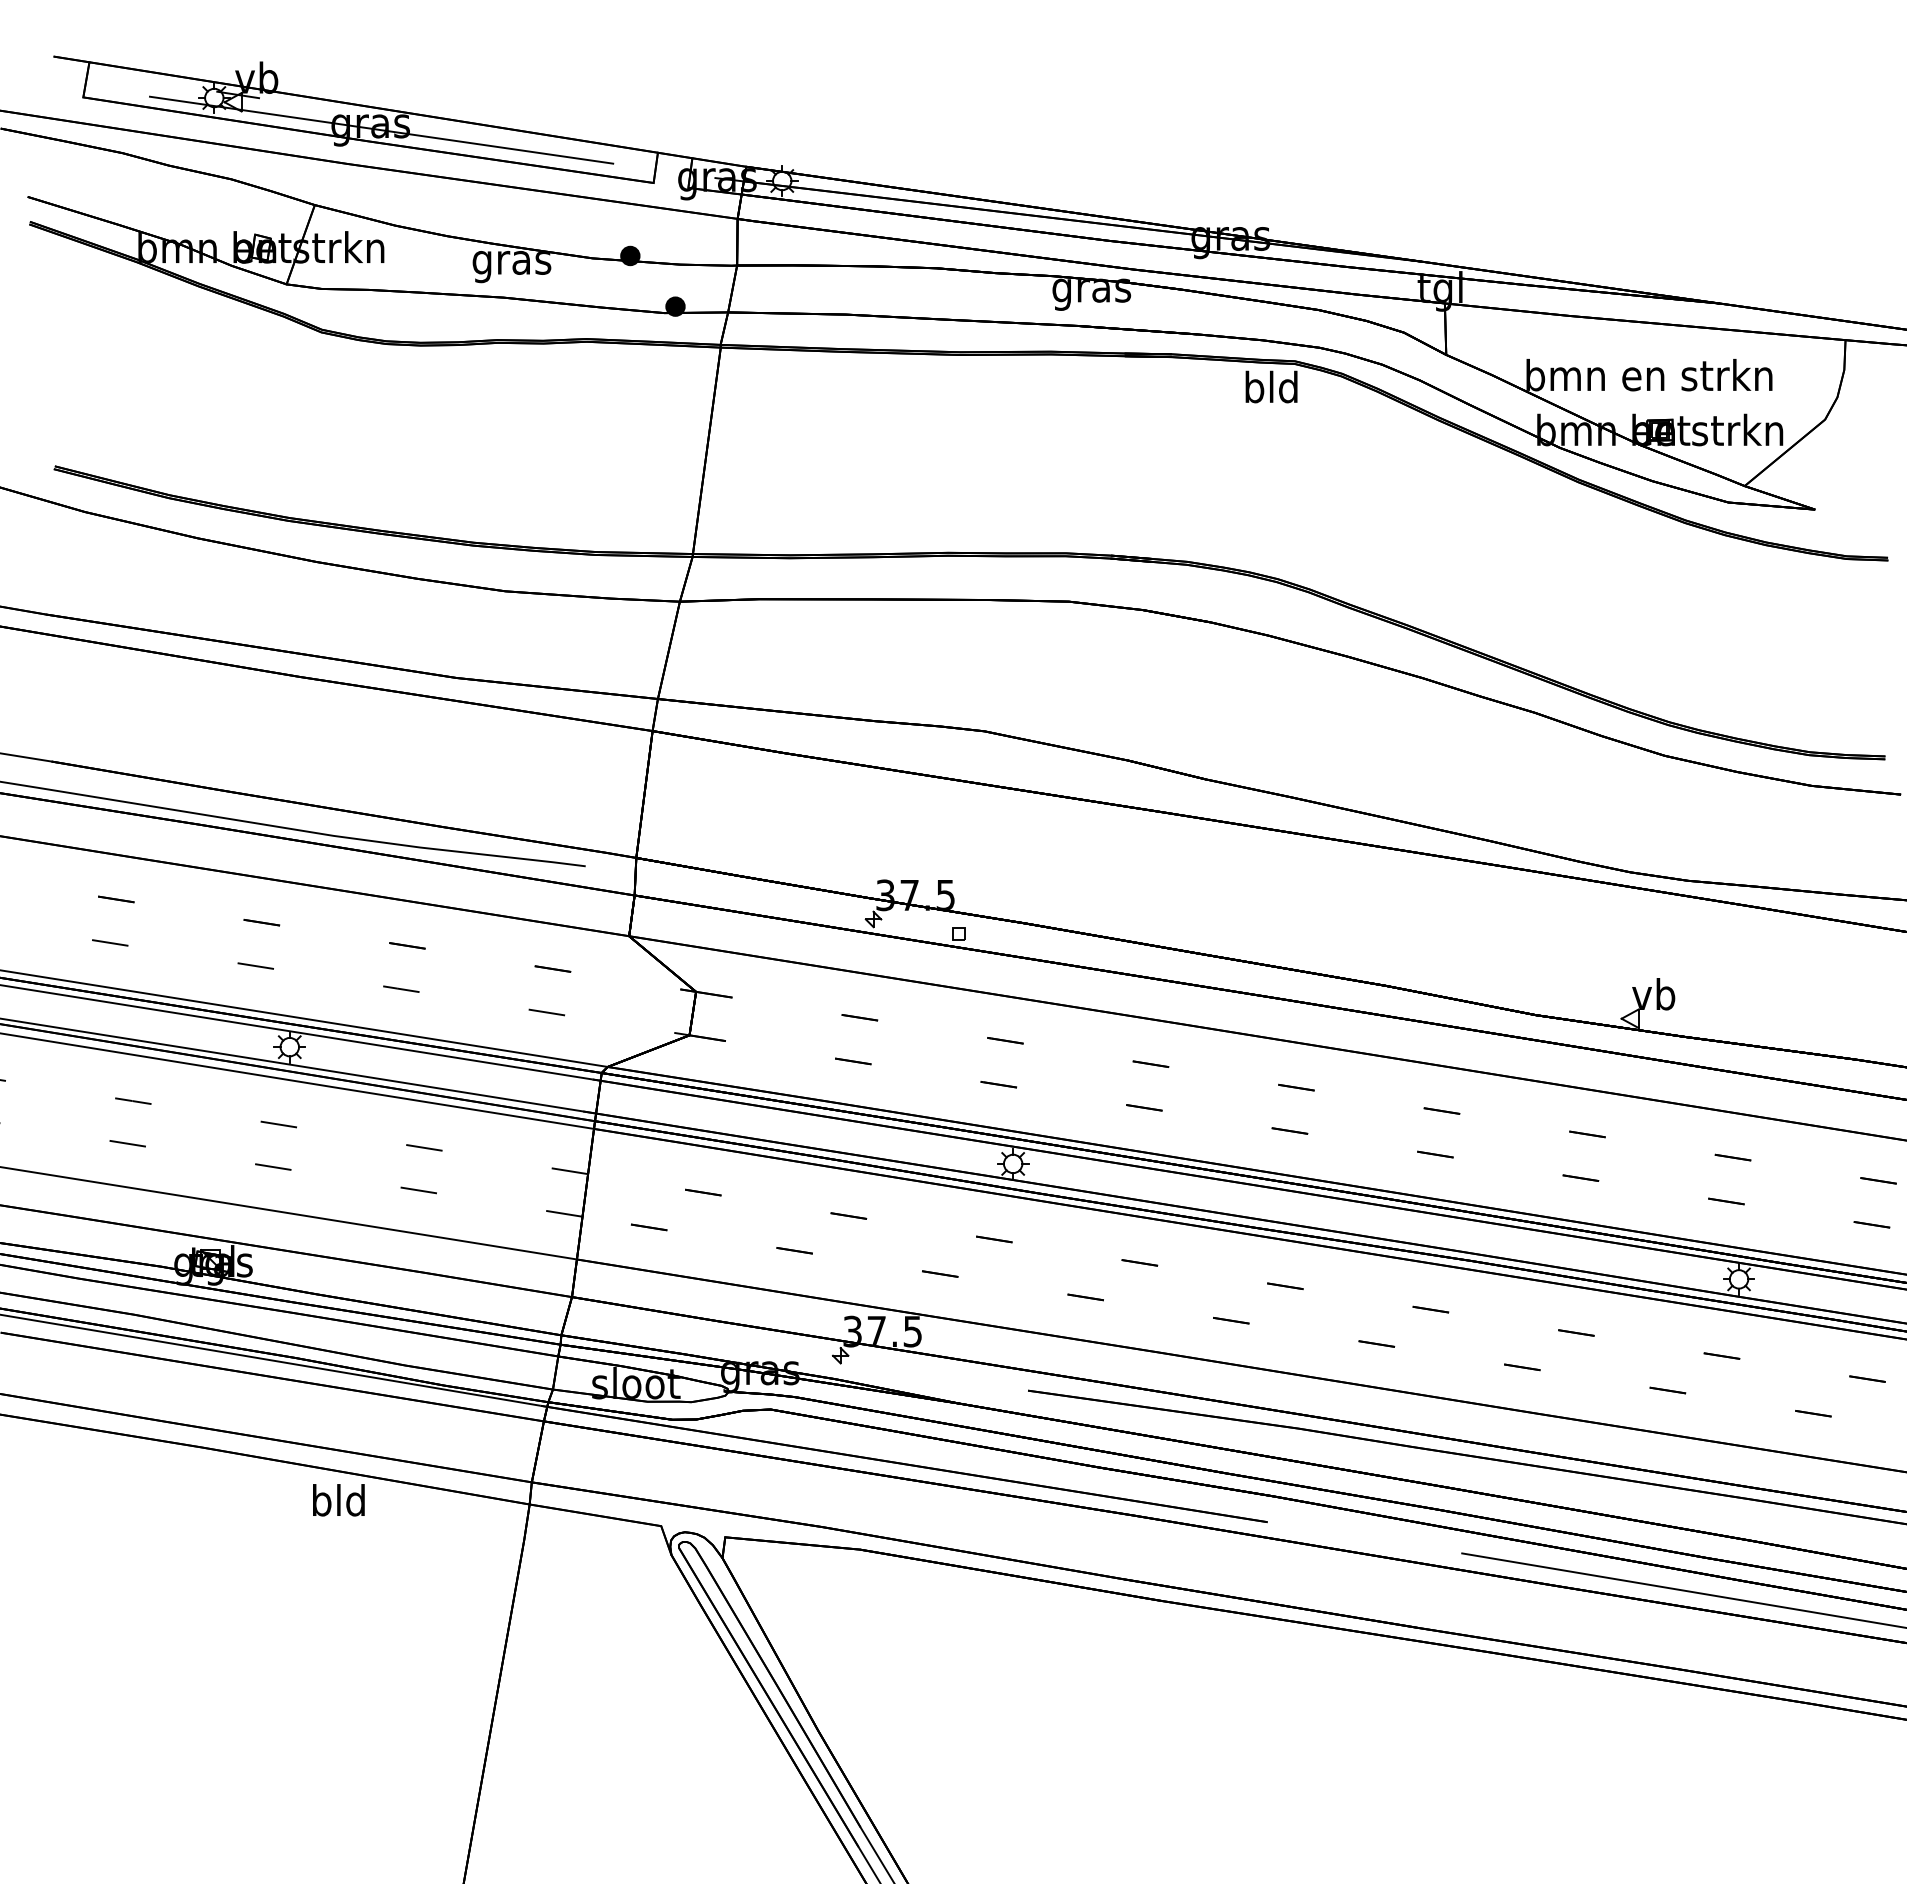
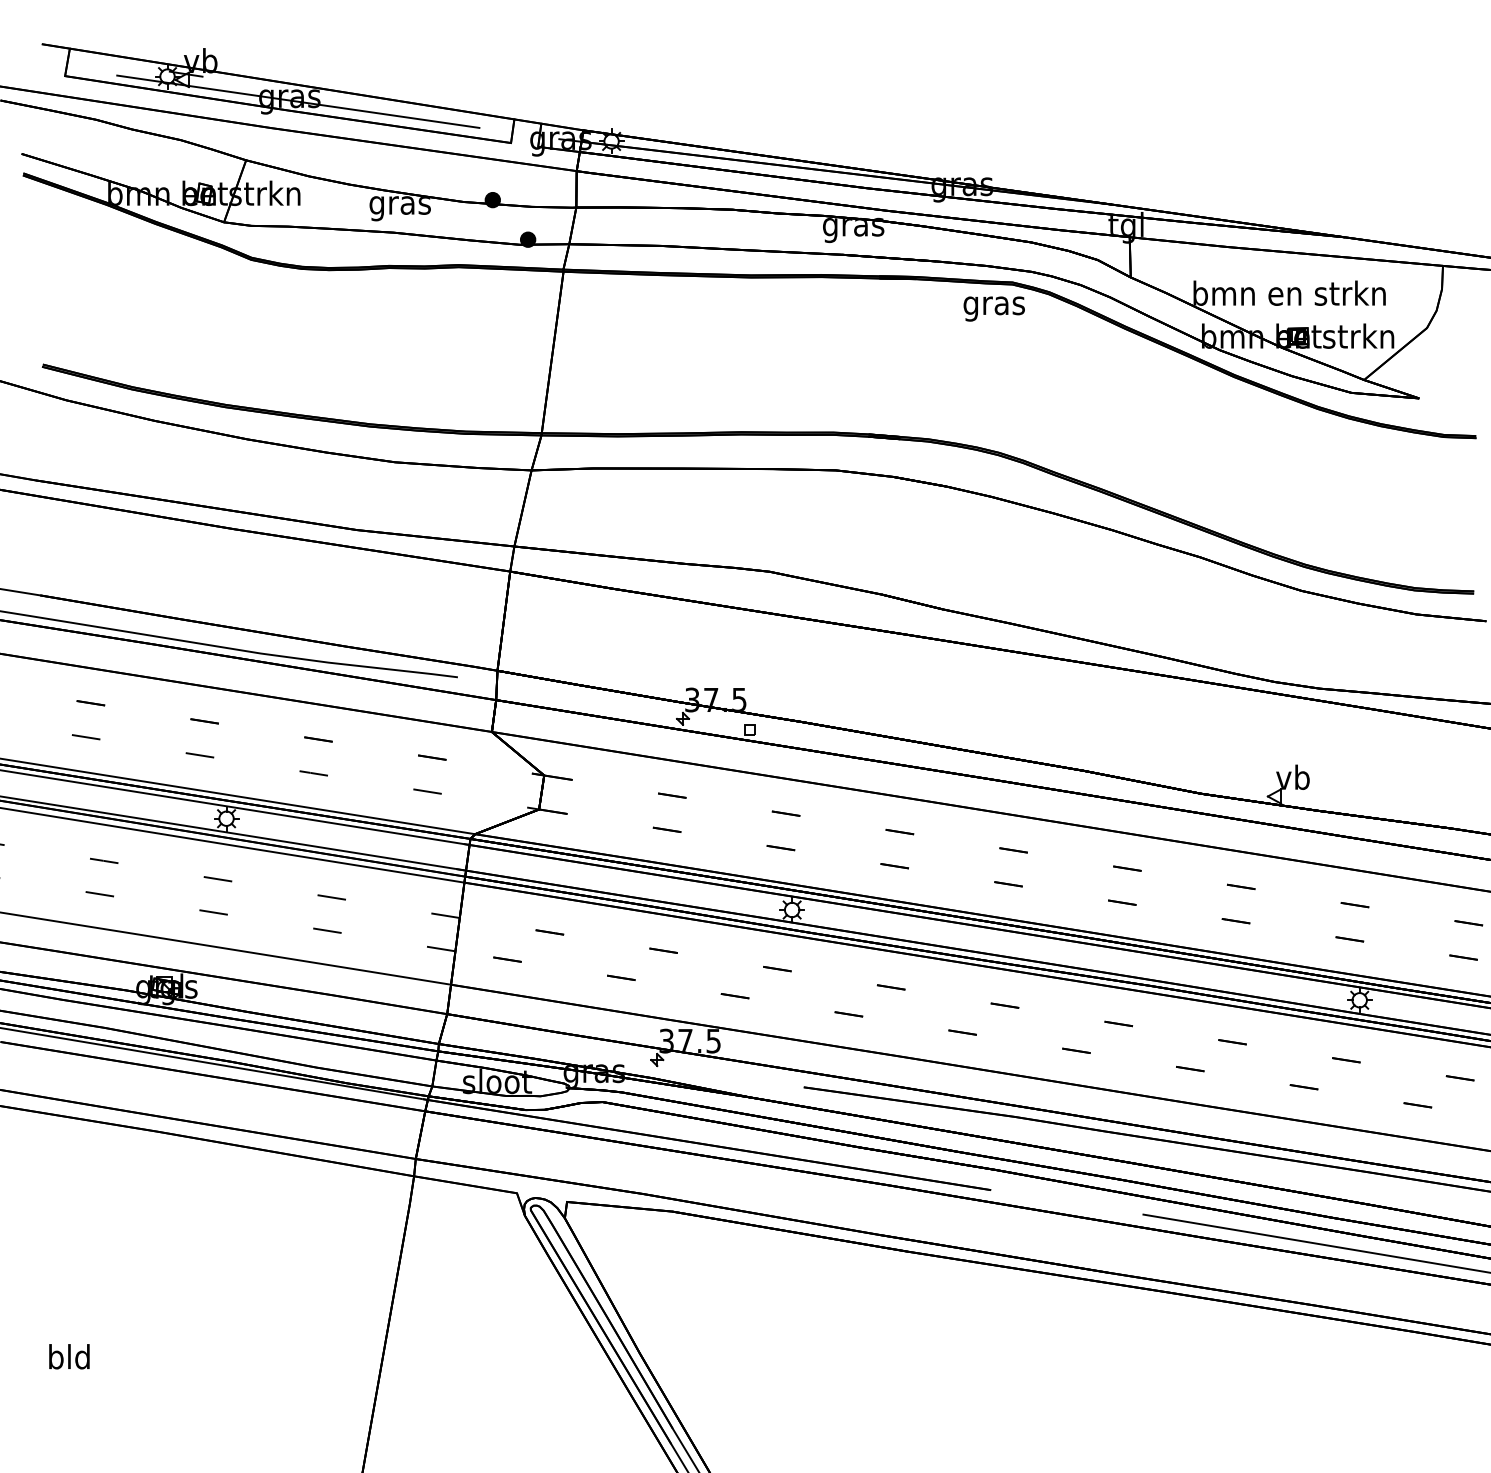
text: (1271, 390) -> (994, 305), bld -> gras
text: (338, 1500) -> (69, 1356), moved

